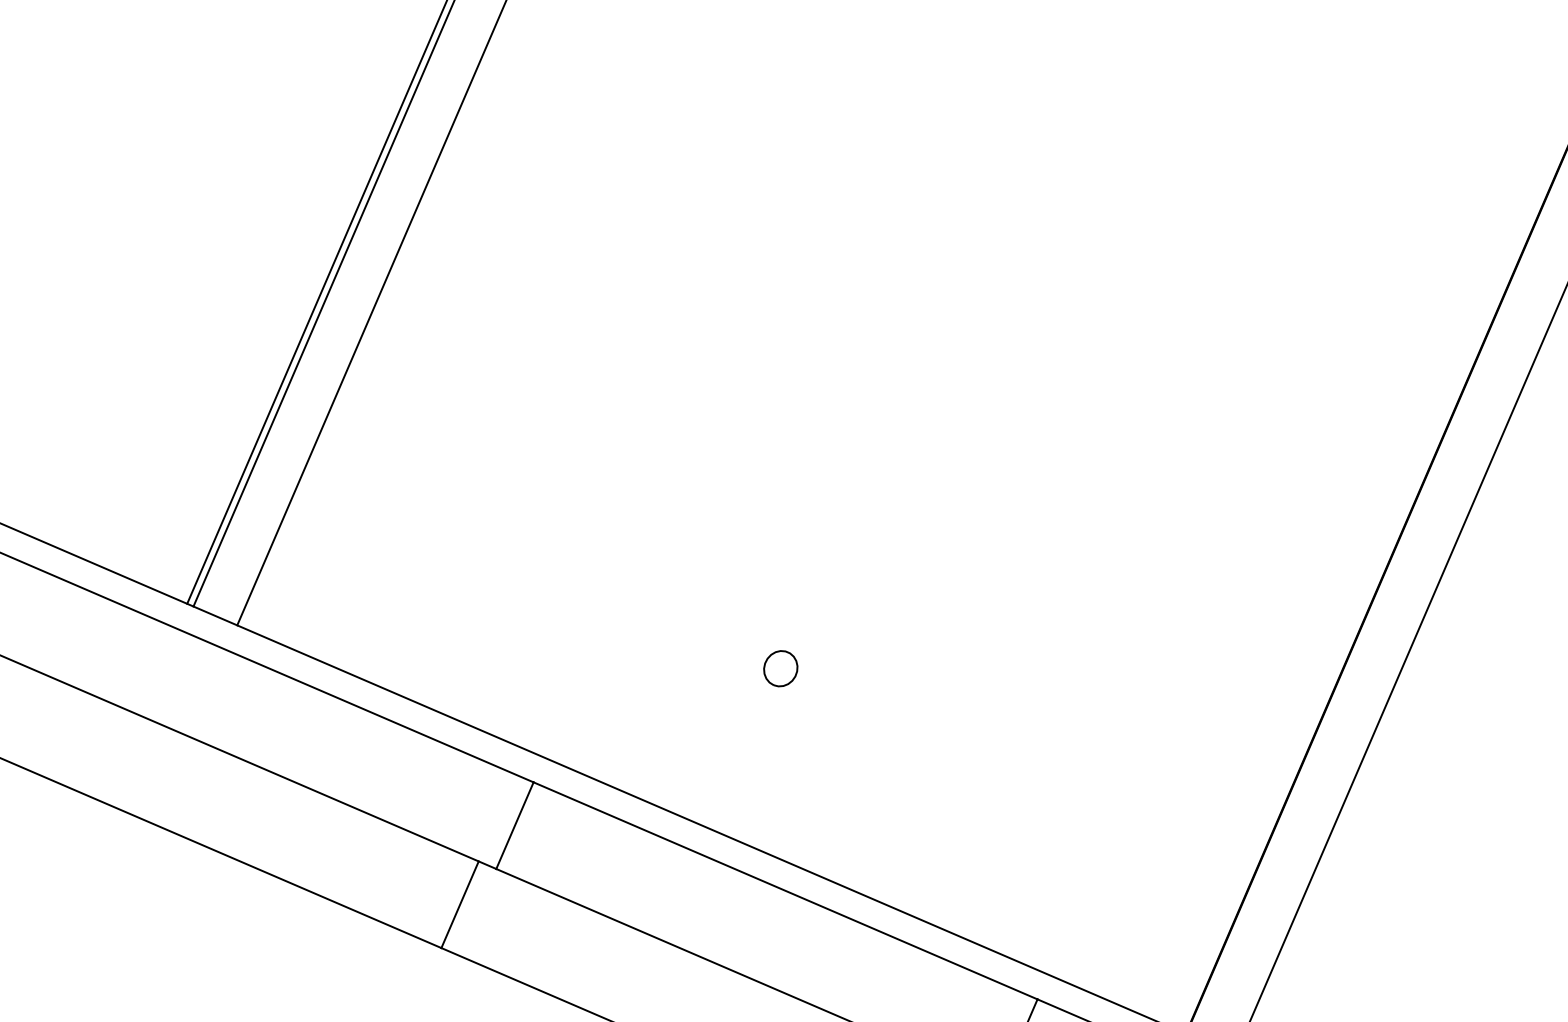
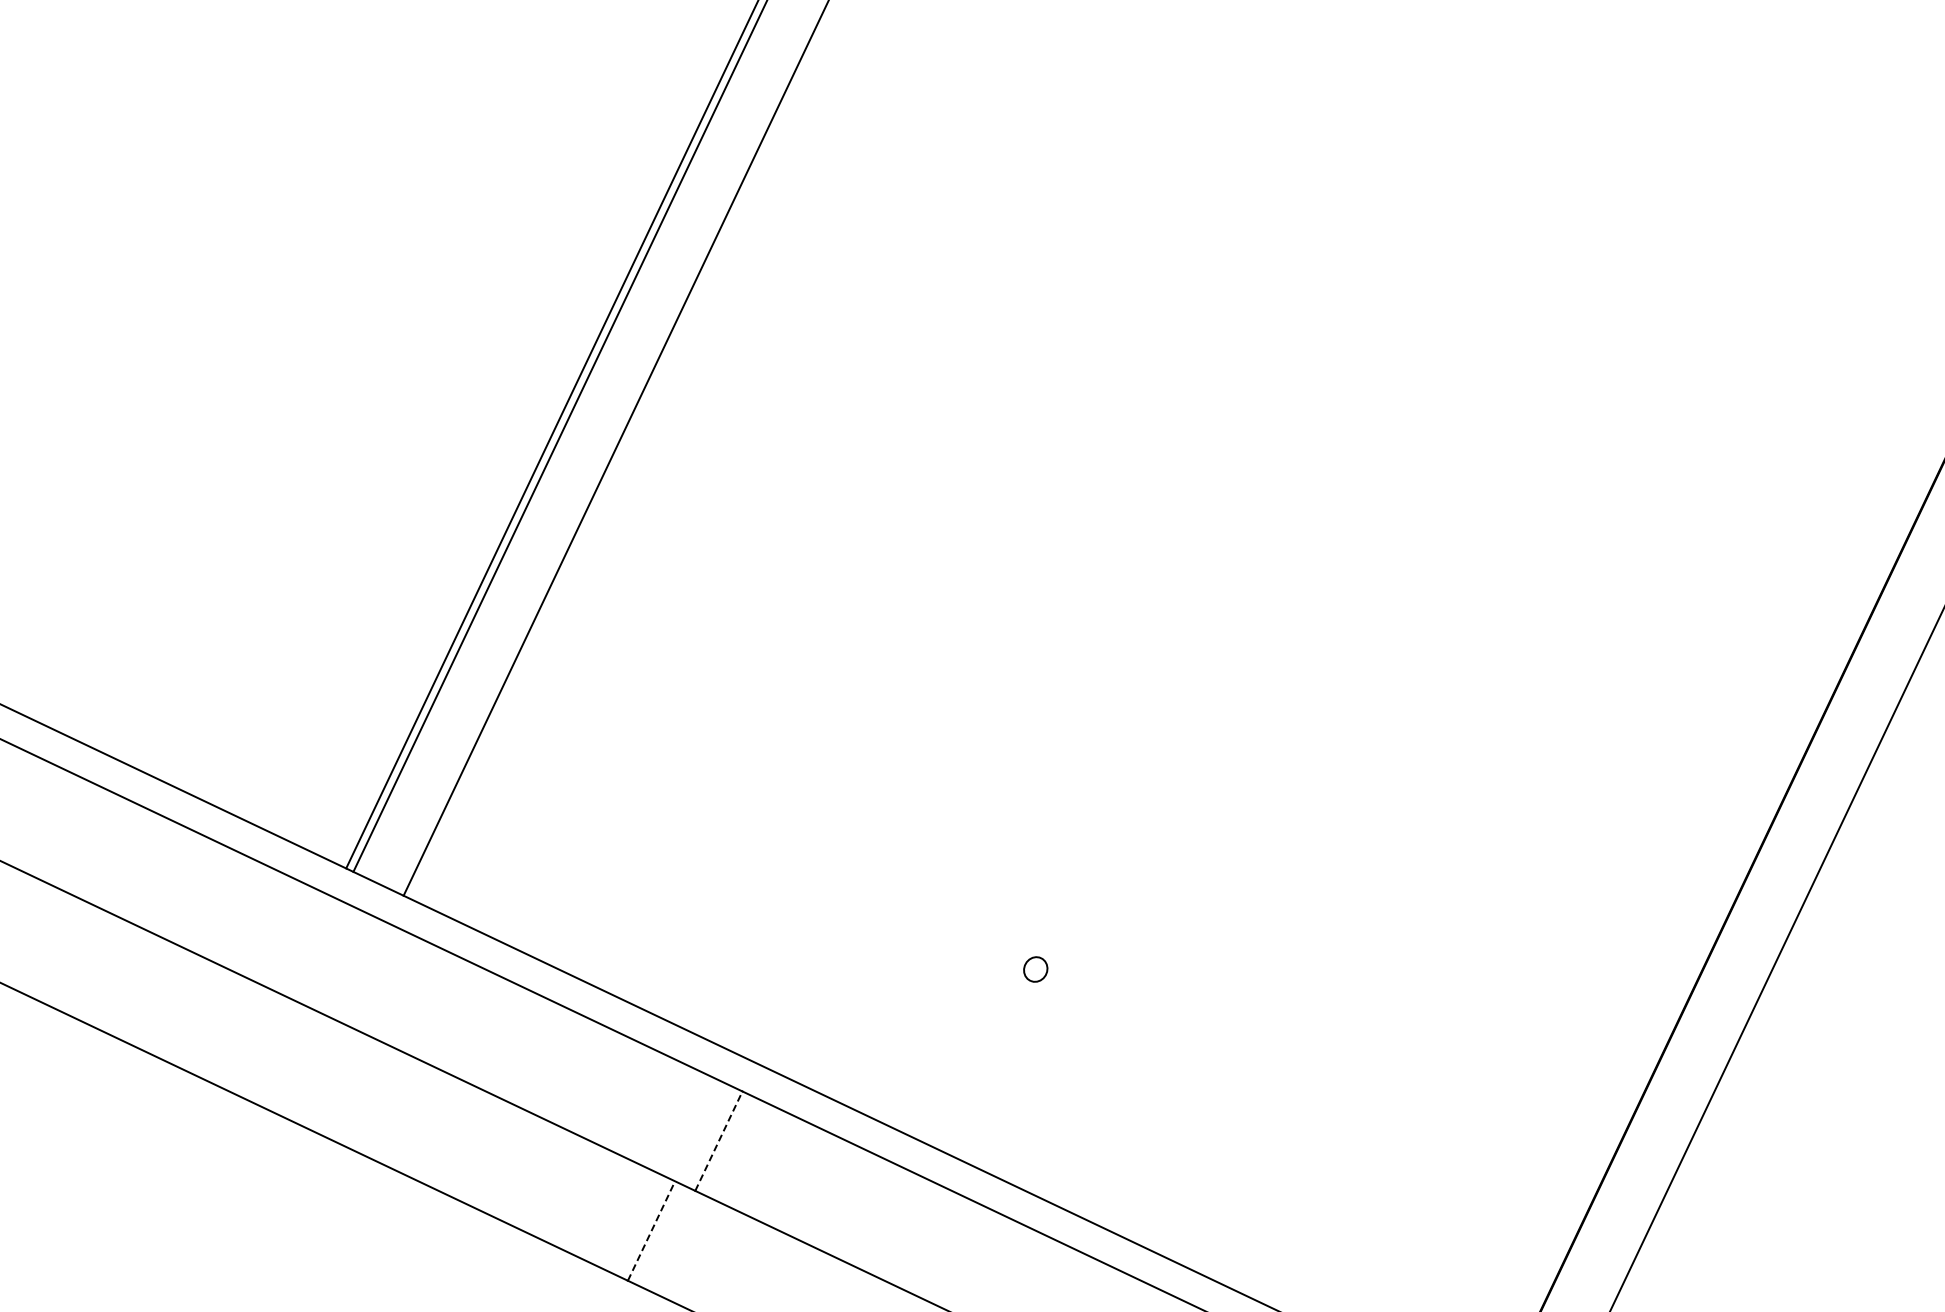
part: (780, 668) -> (1035, 969), size x0.6
line: (515, 825) -> (719, 1140), solid -> dashed
line: (460, 904) -> (651, 1230), solid -> dashed

